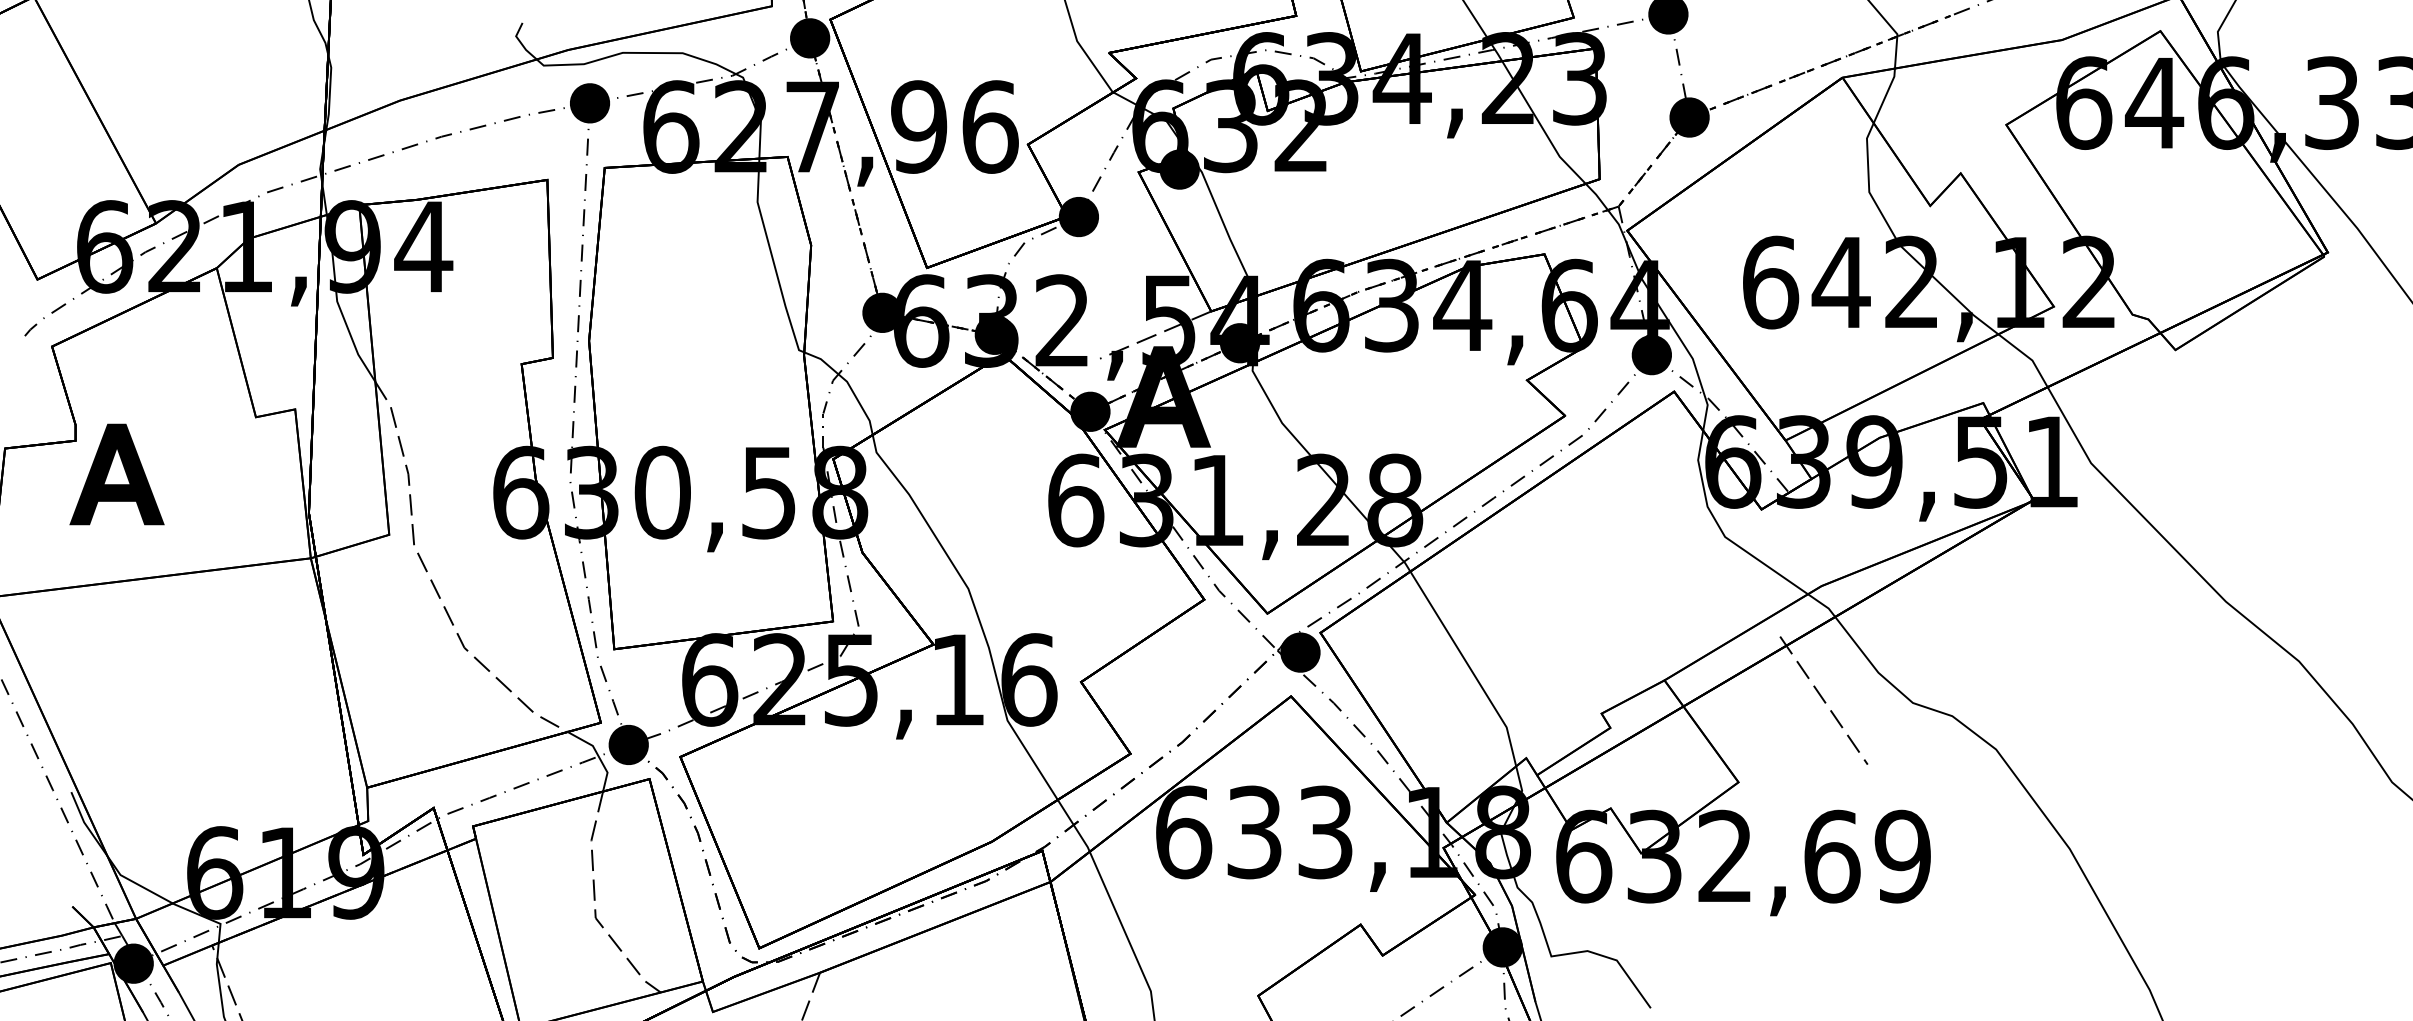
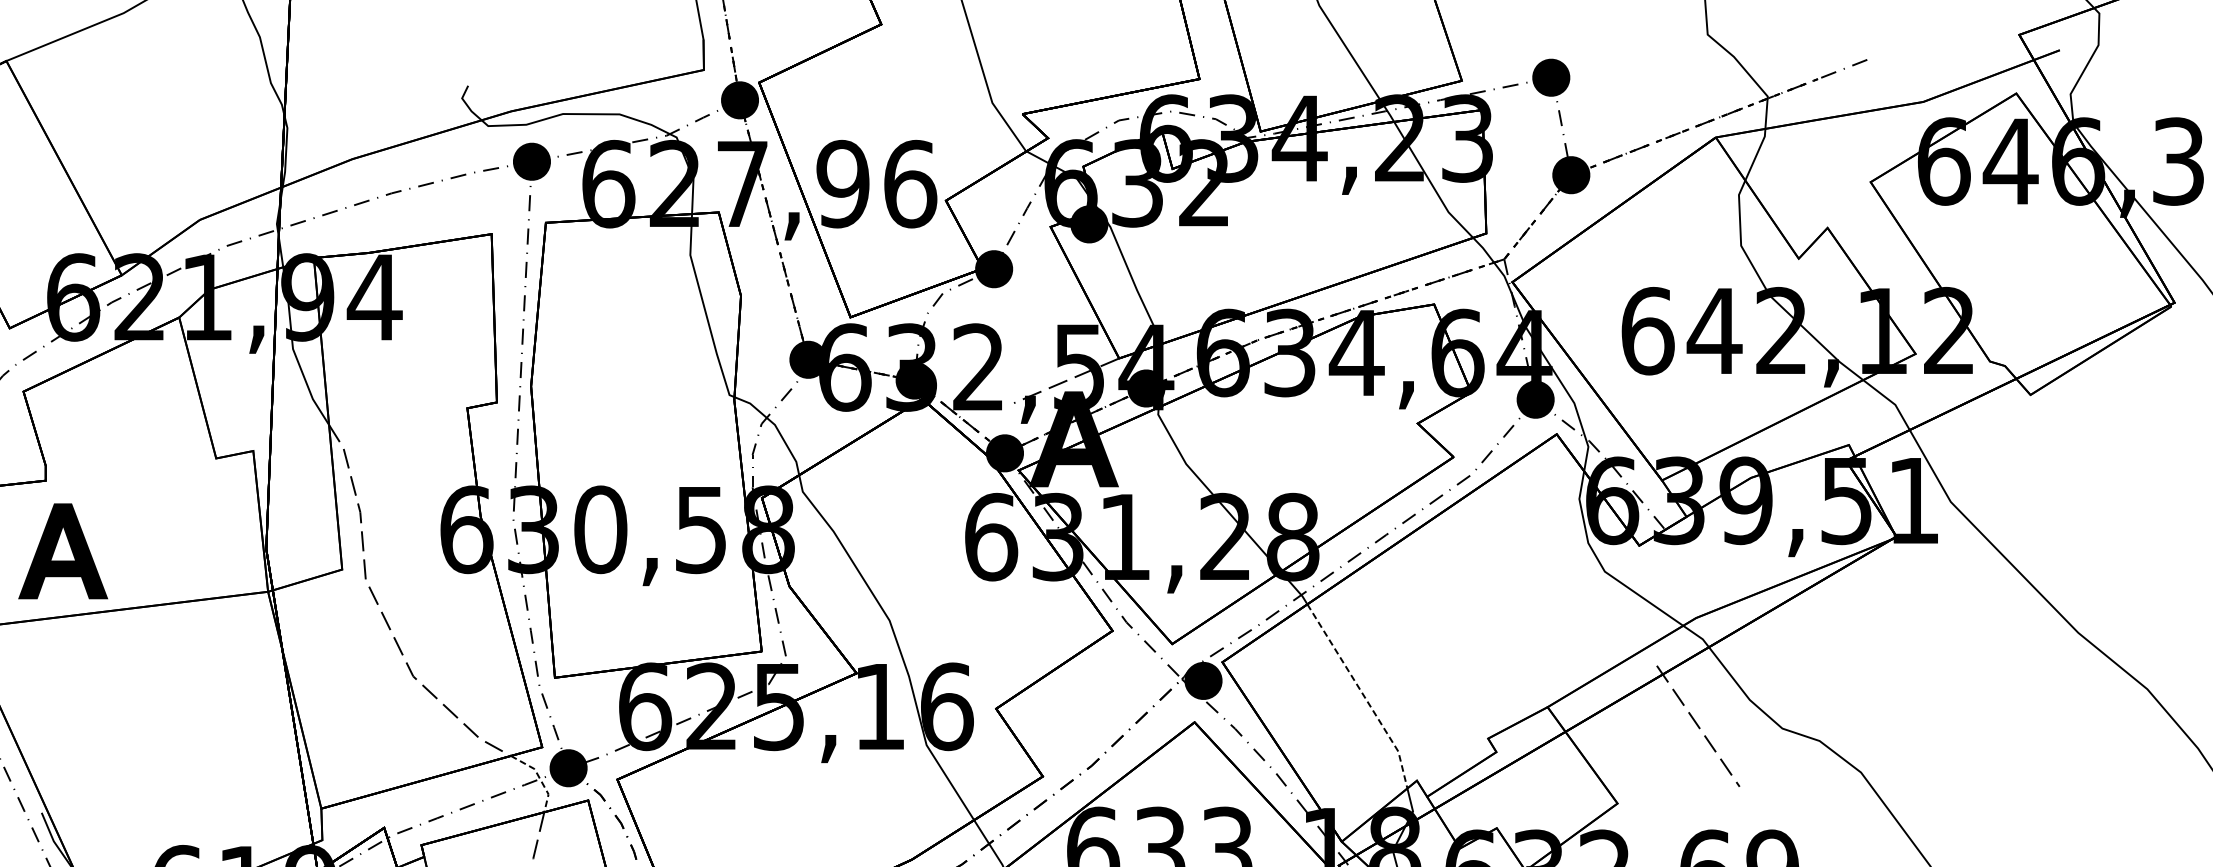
part: (116, 474) -> (62, 551), moved
line: (1469, 667) -> (1363, 695), solid -> dashed
line: (598, 755) -> (540, 778), solid -> dashed

